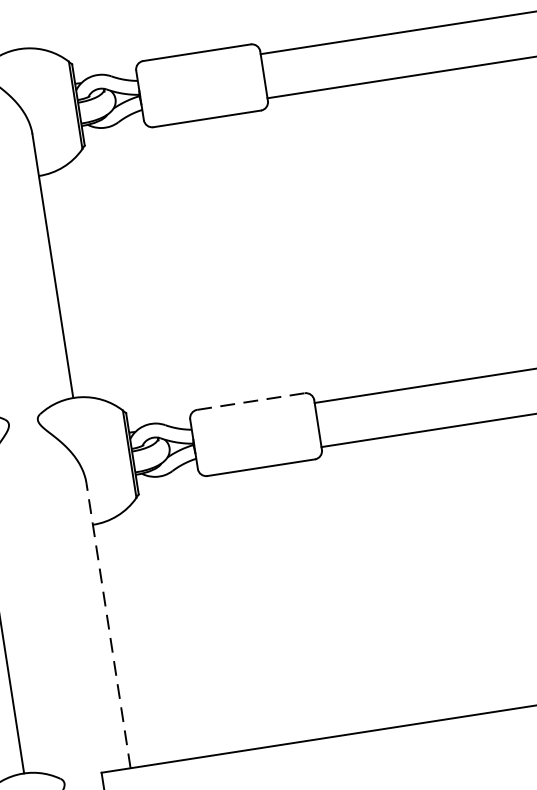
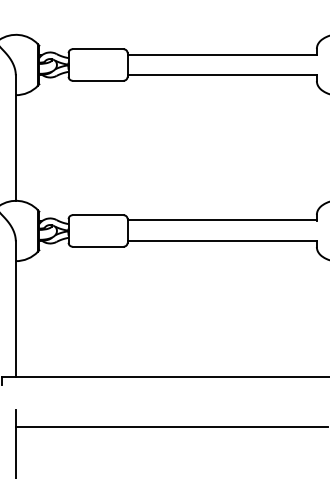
line: (251, 401) -> (98, 215), dashed -> solid
line: (107, 626) -> (15, 309), dashed -> solid

